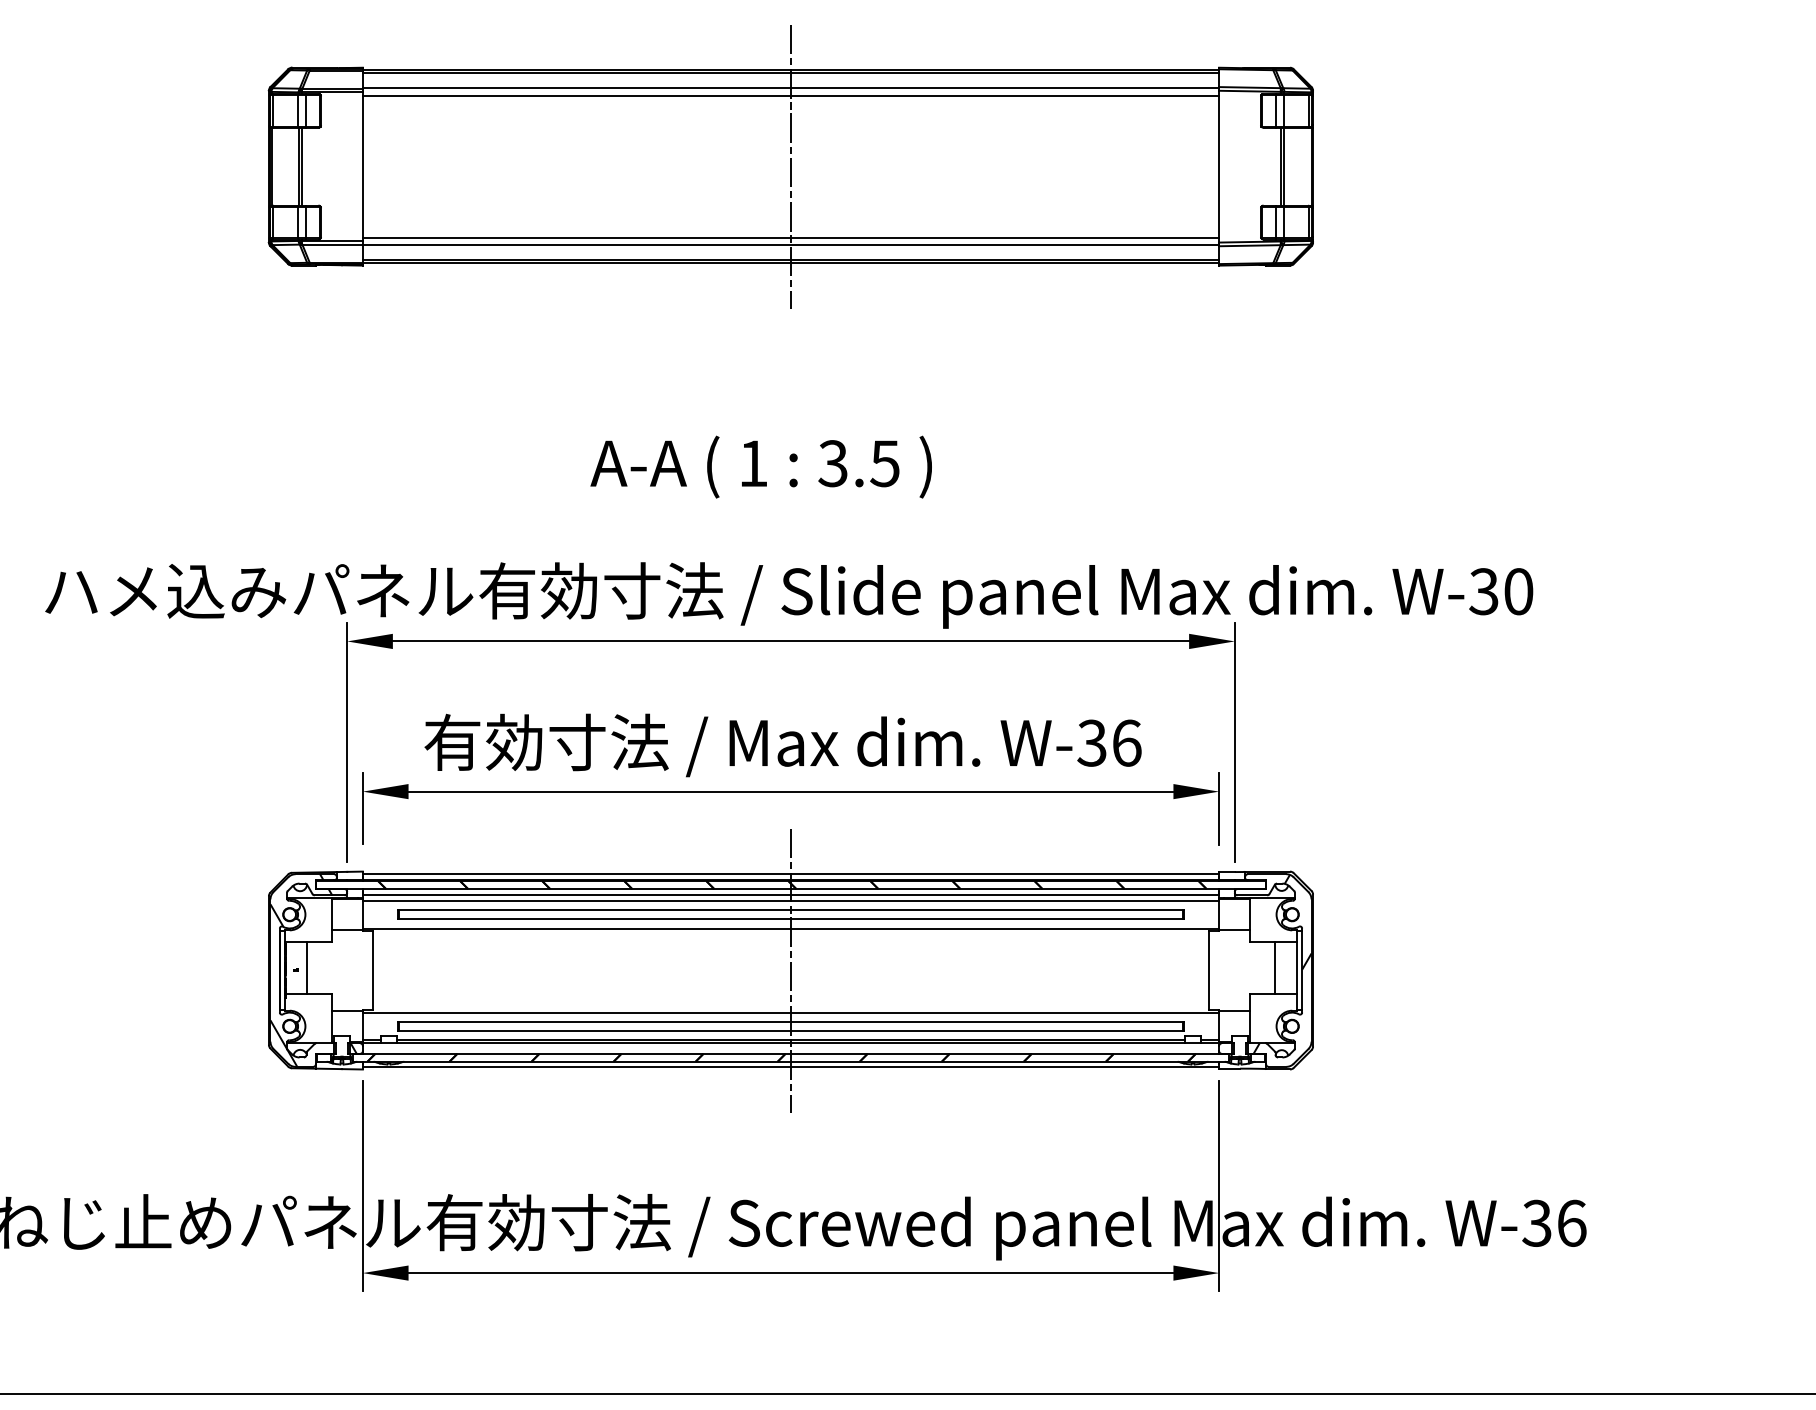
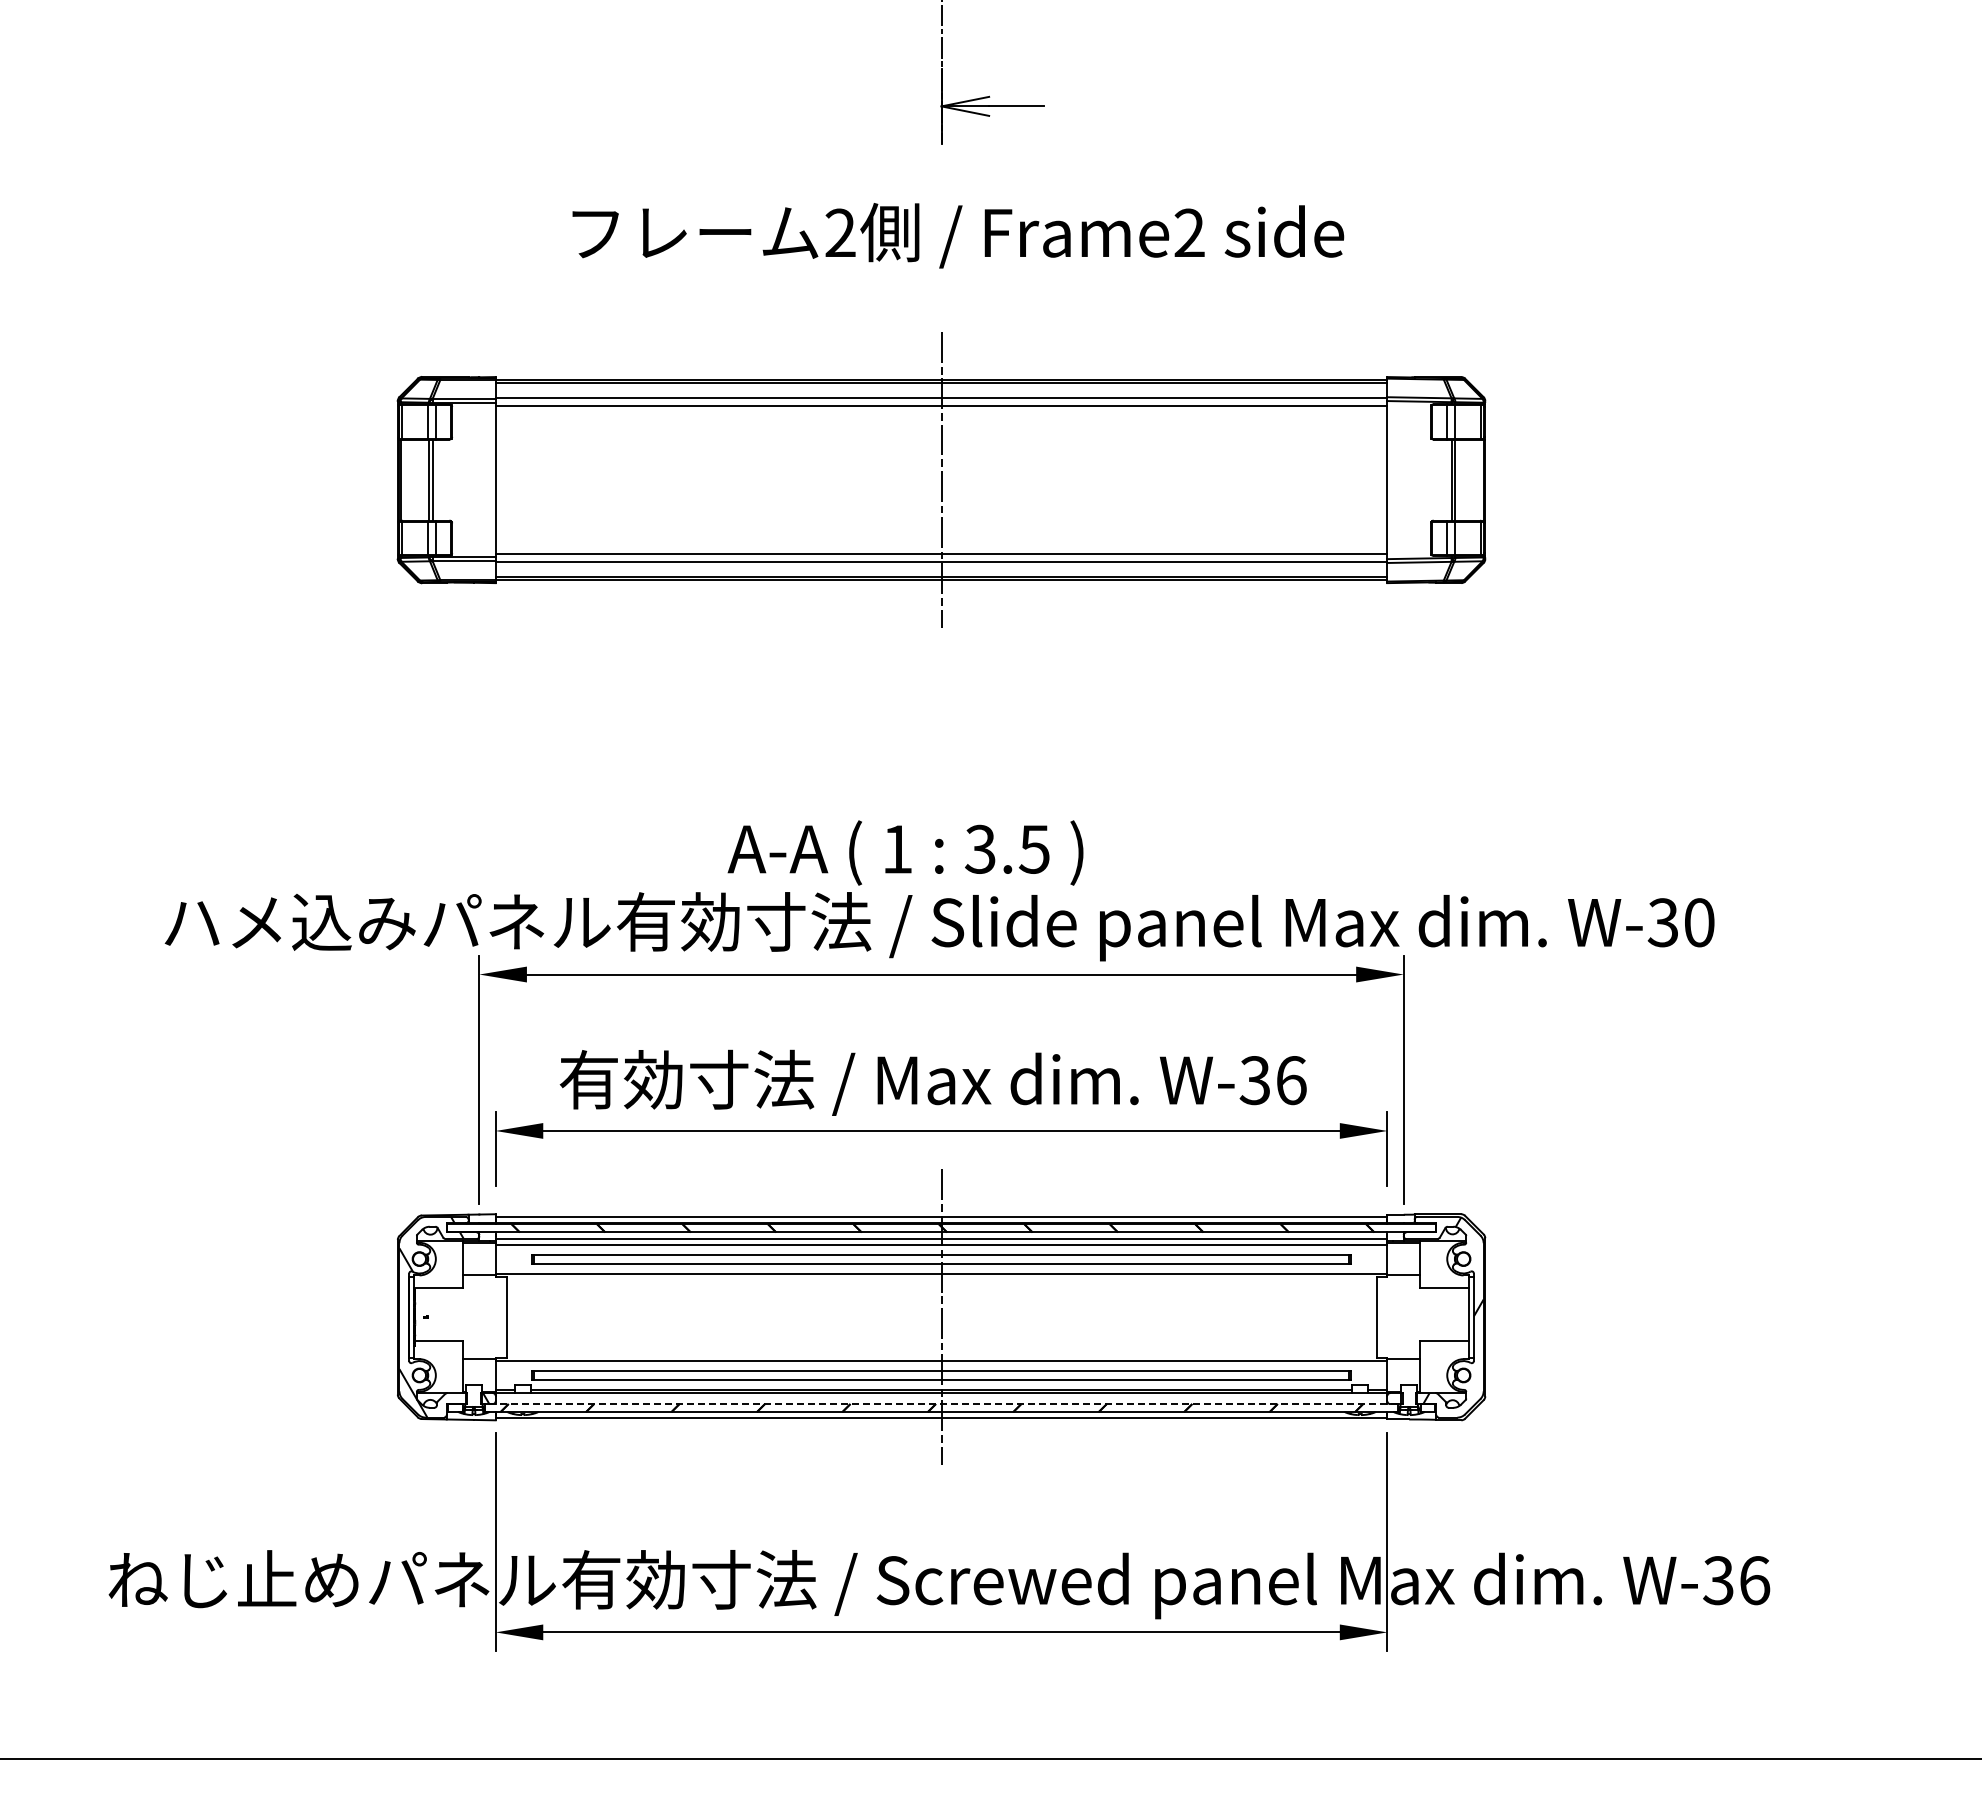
text: (761, 466) -> (905, 852), moved
line: (307, 967) -> (437, 1314), removed
line: (1274, 967) -> (1445, 1314), removed
line: (790, 1054) -> (941, 1404), solid -> dashed

